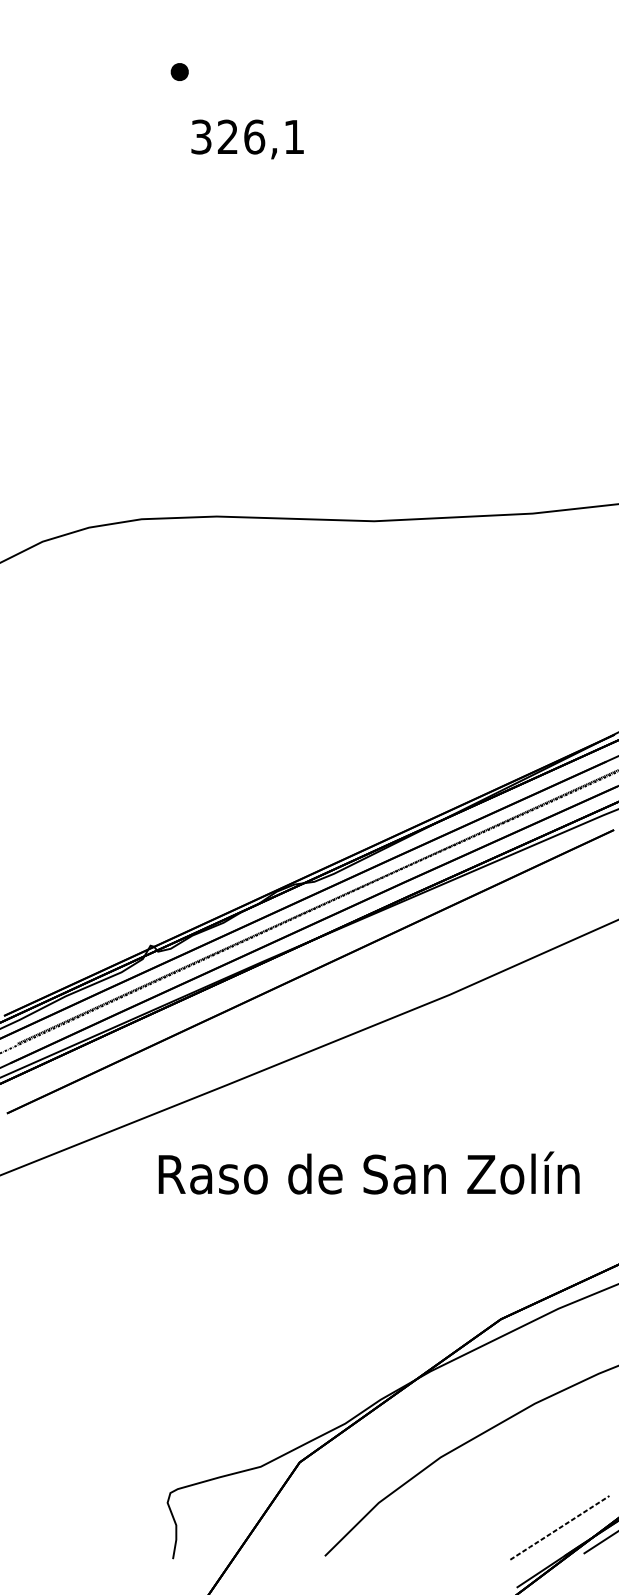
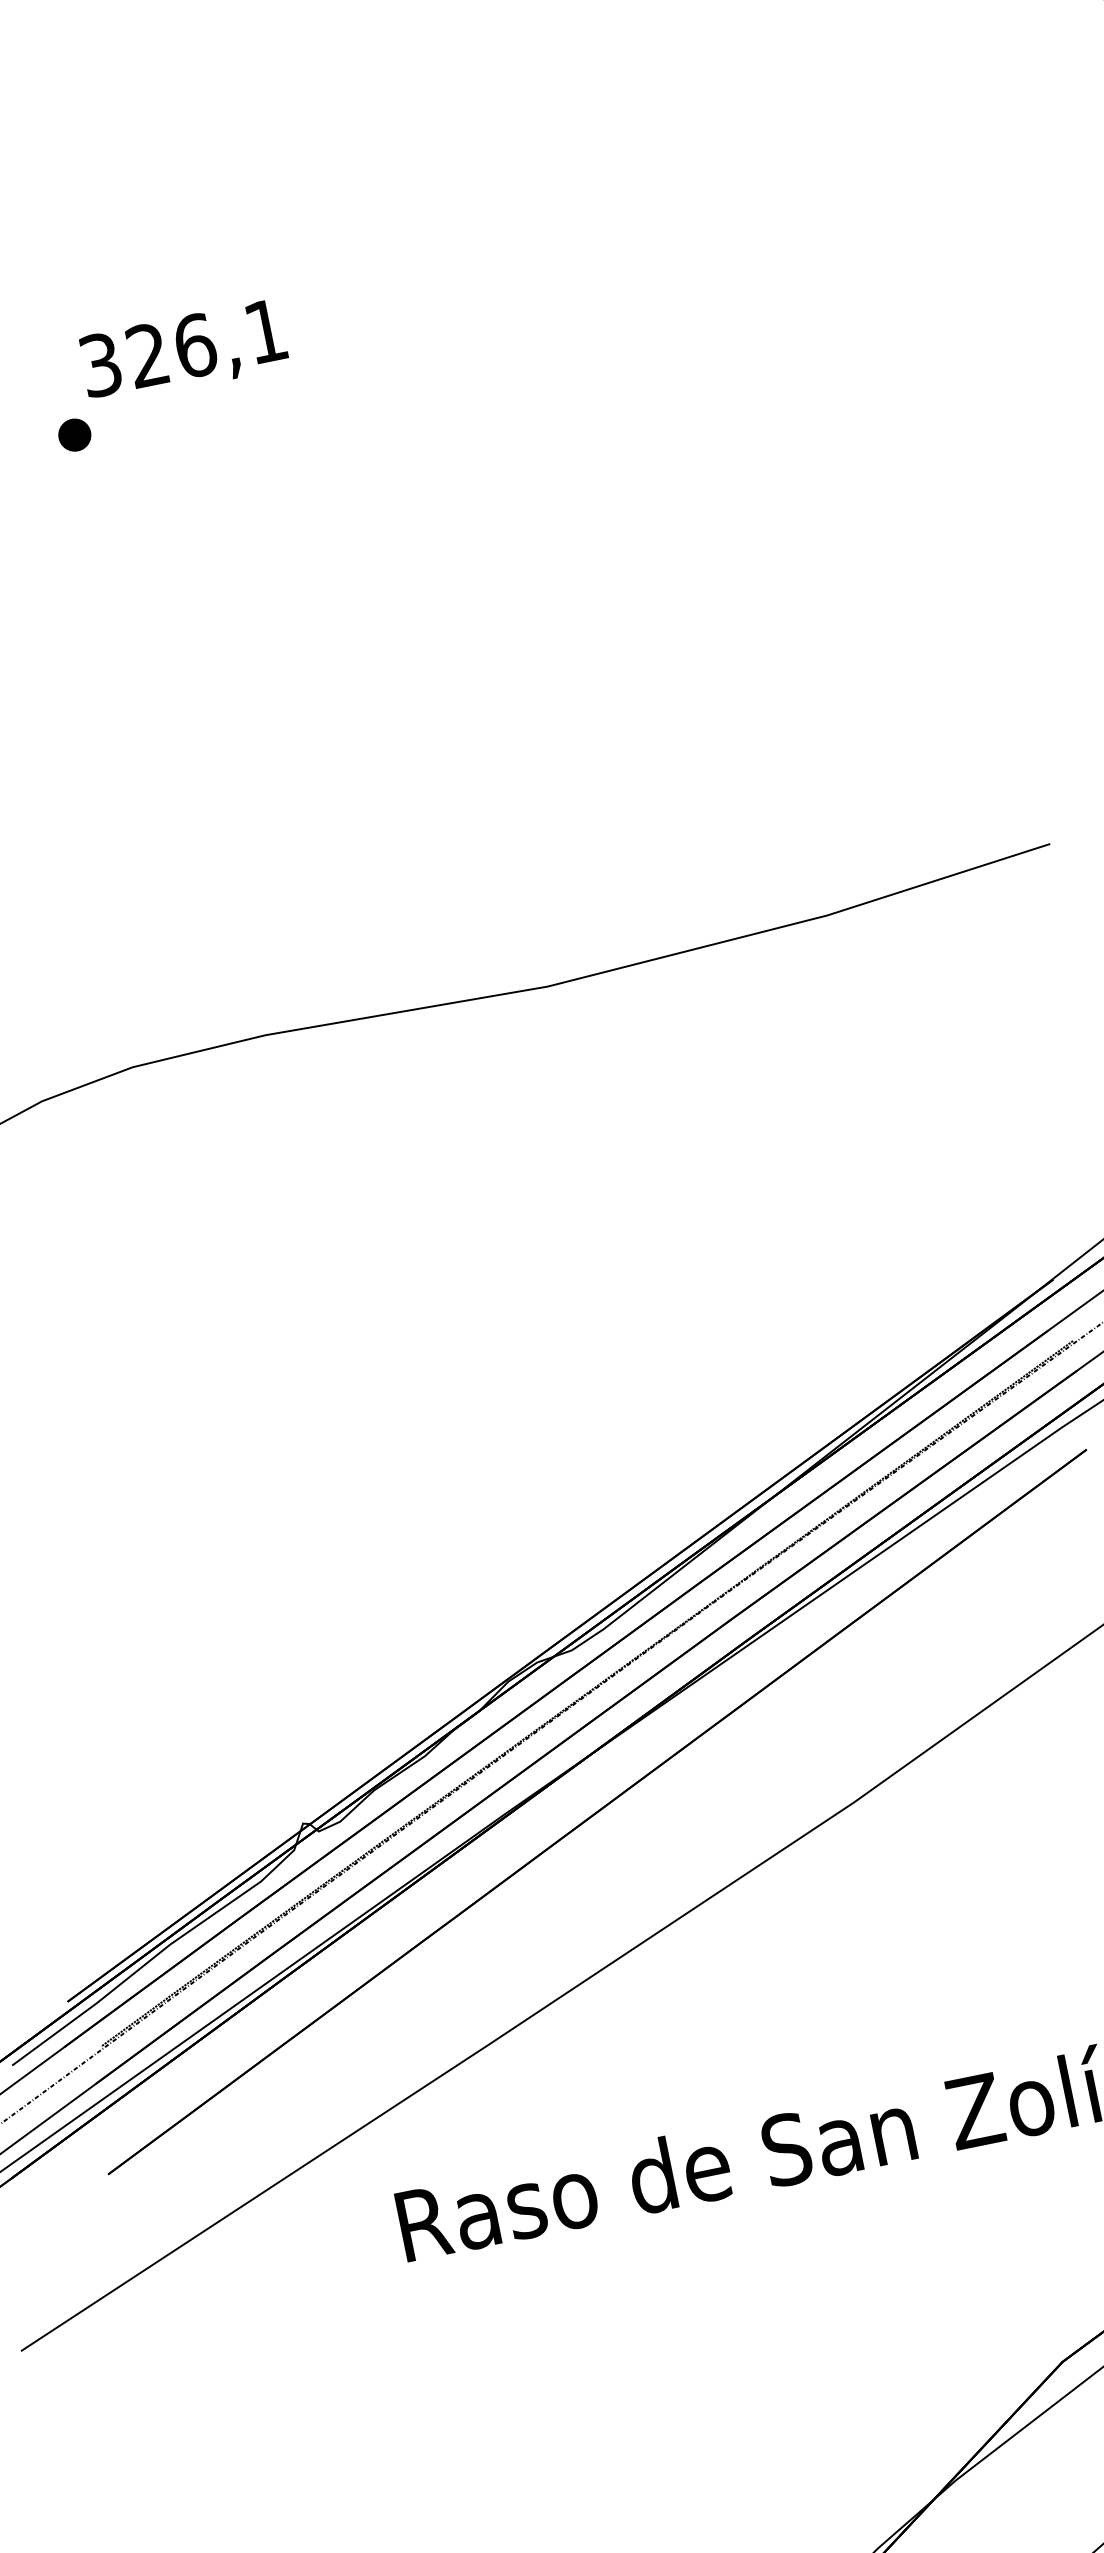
part: (179, 71) -> (74, 434), moved

